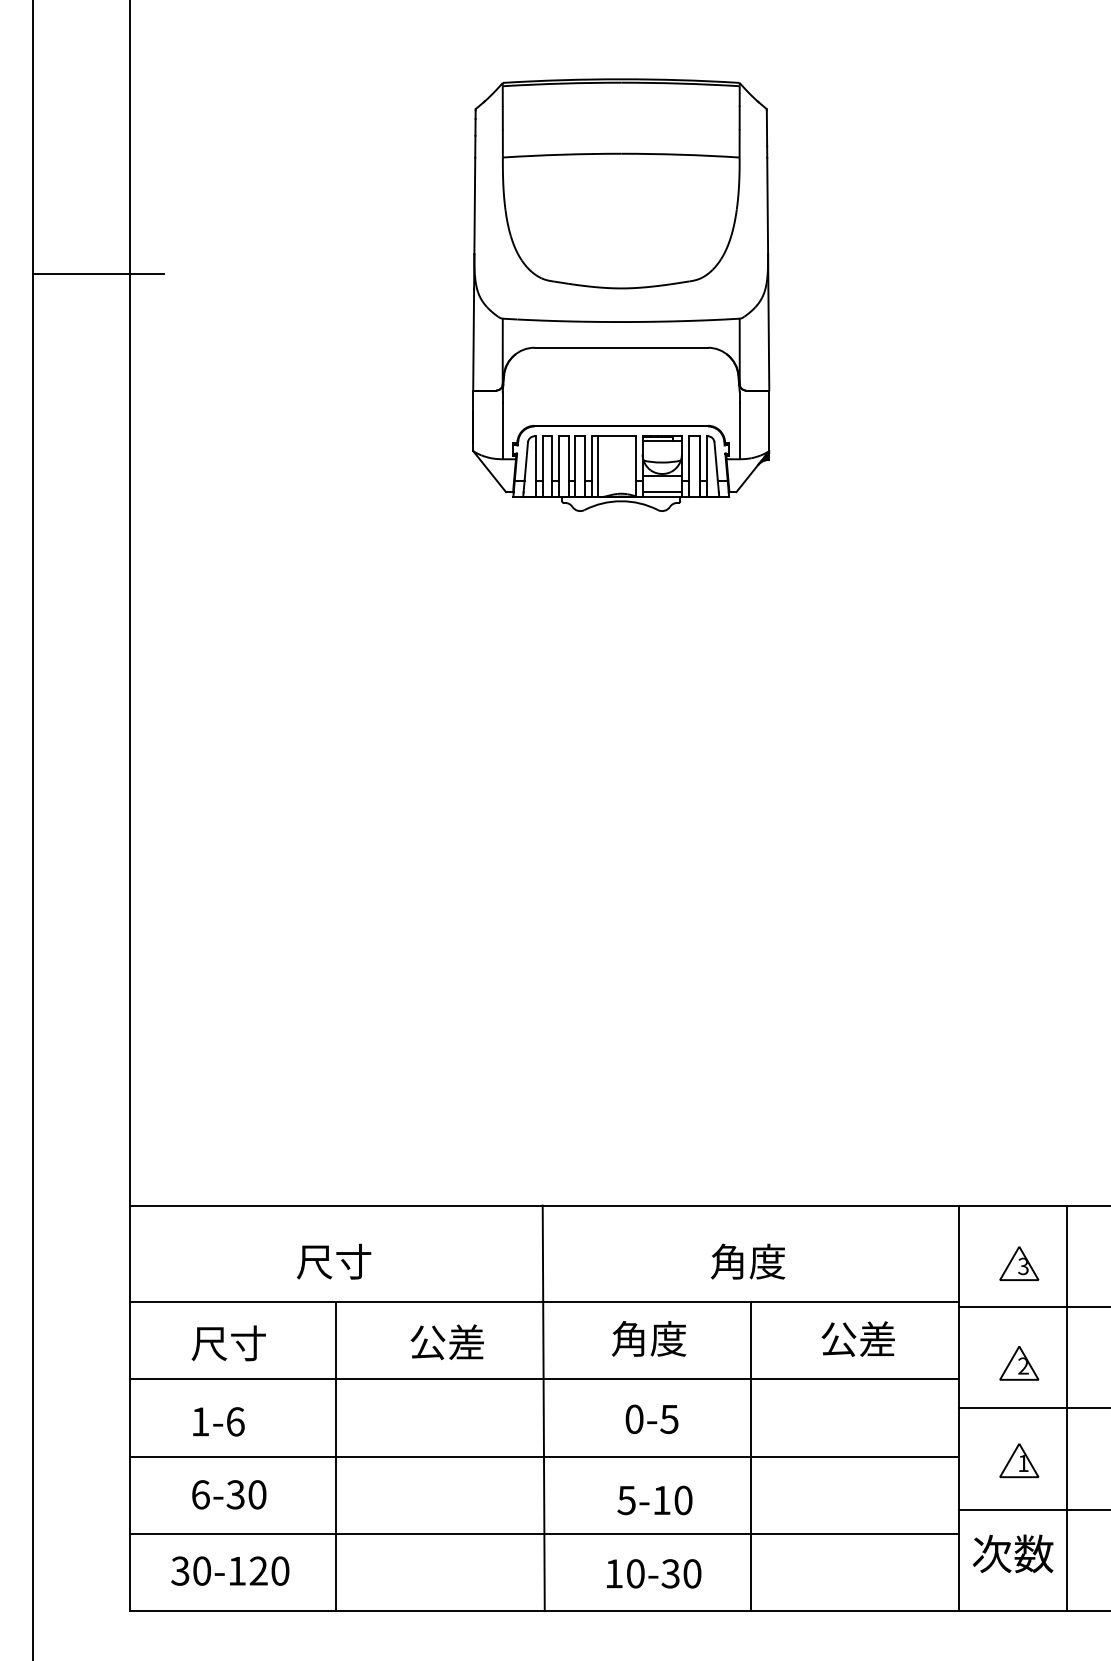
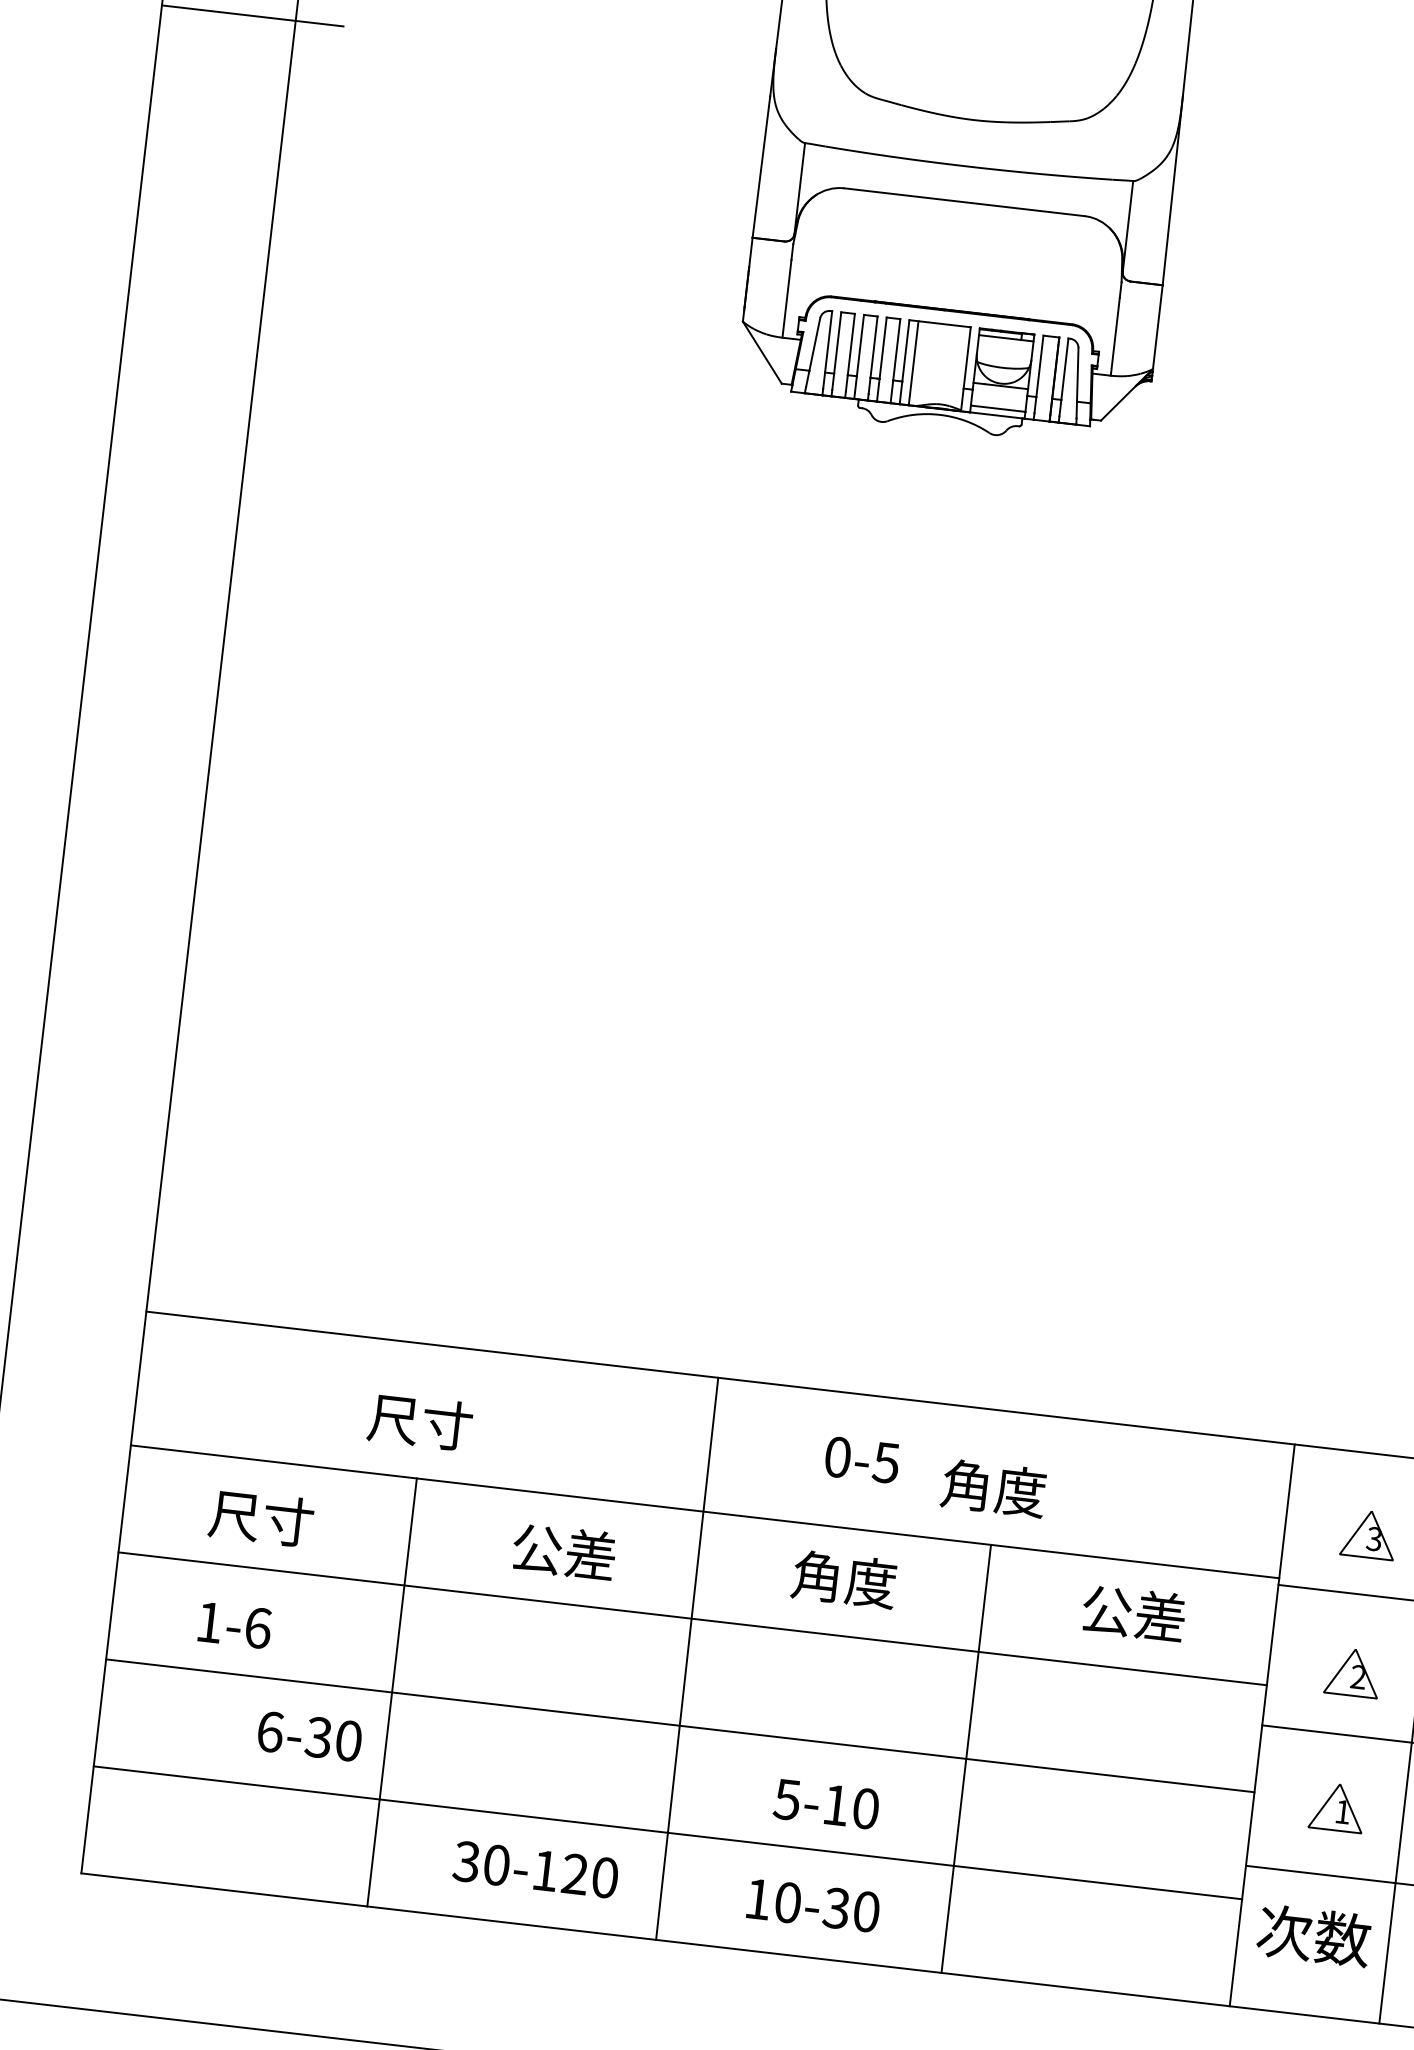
text: (651, 1419) -> (861, 1460), moved
text: (229, 1494) -> (310, 1736), moved
text: (230, 1570) -> (536, 1868), moved

